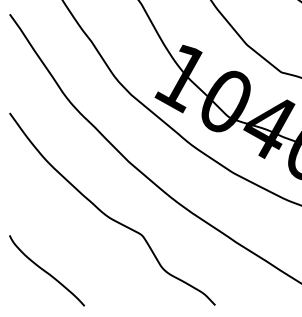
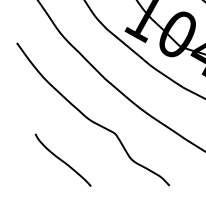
curve: (47, 271) -> (63, 160), moved

